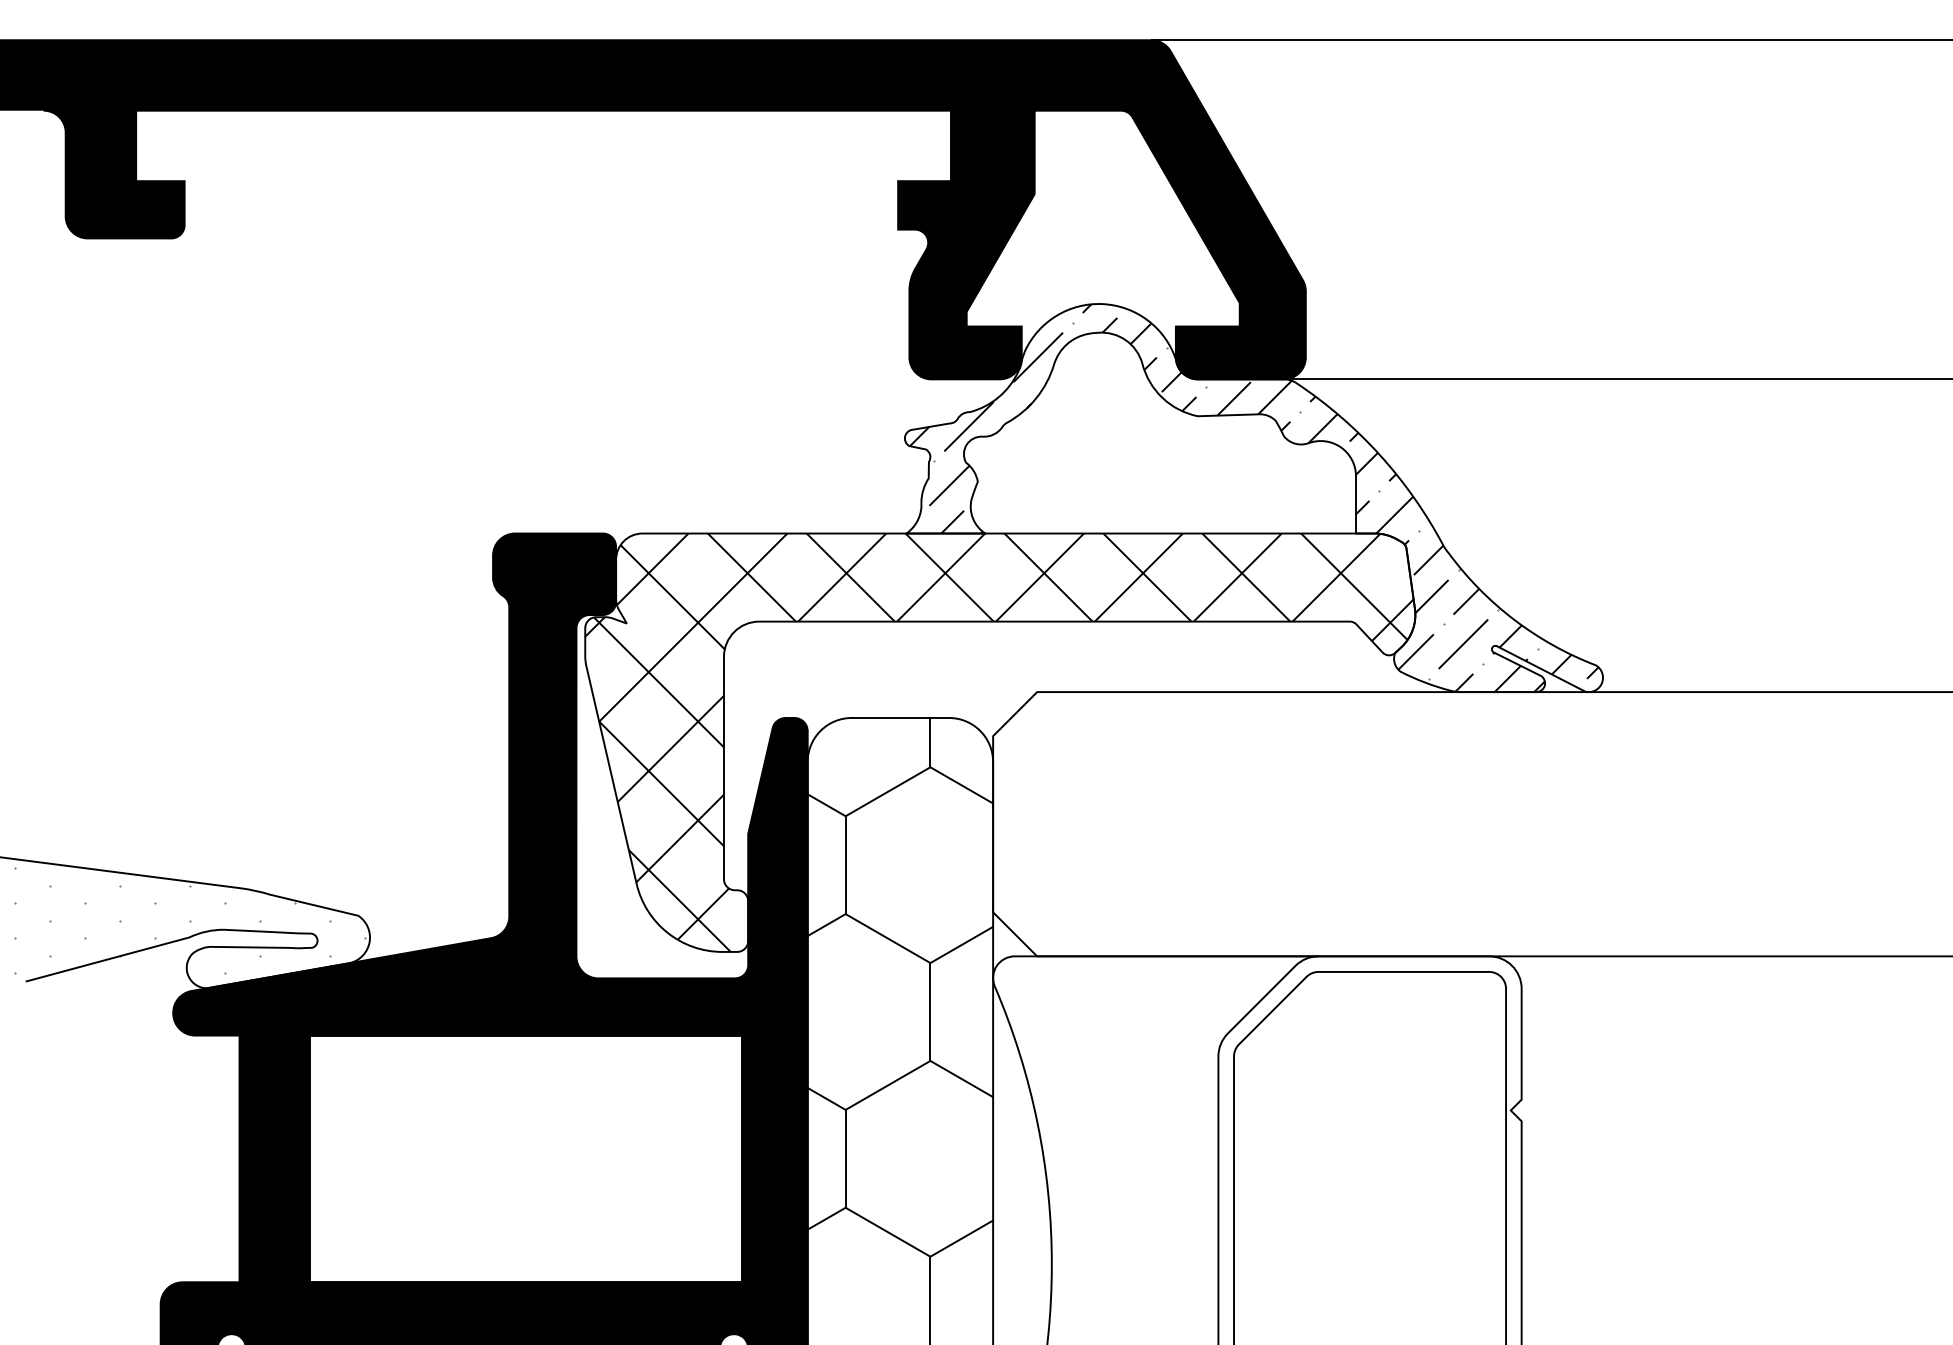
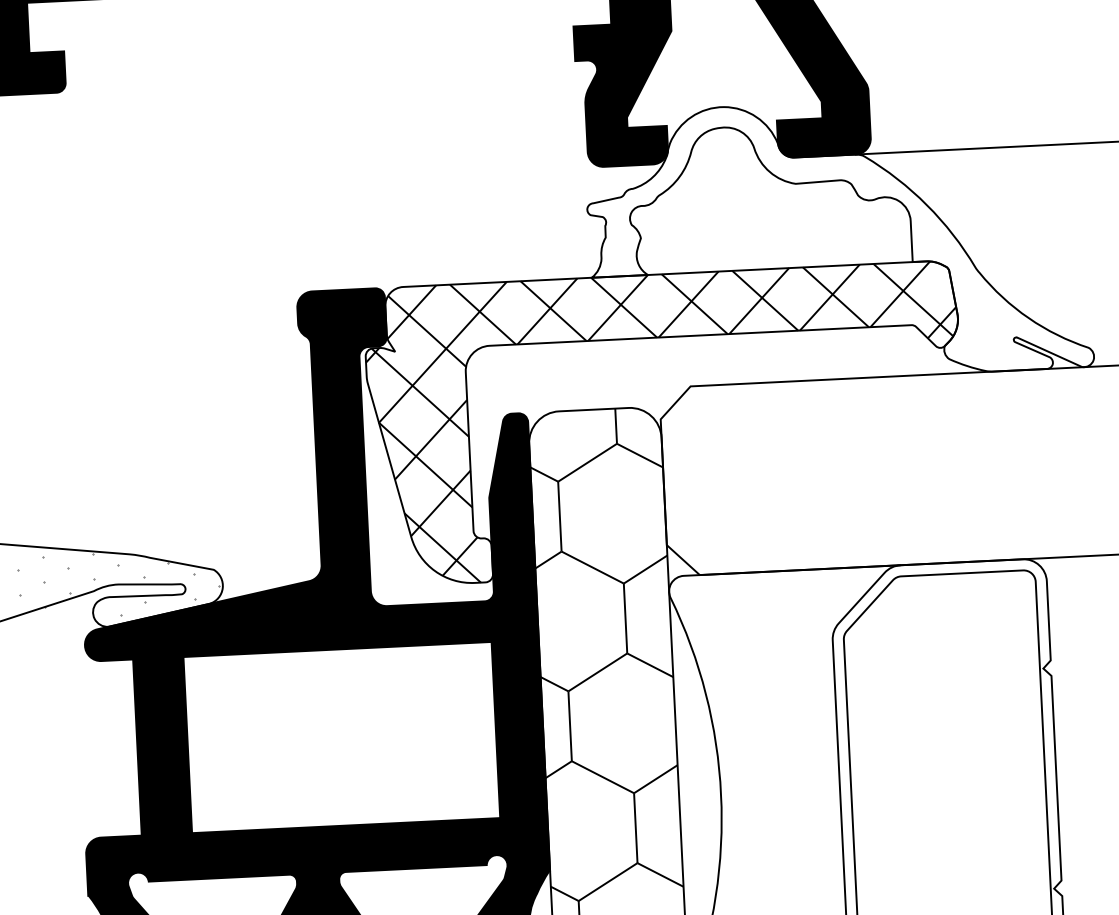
hatch: (1253, 498) -> (838, 240), removed

